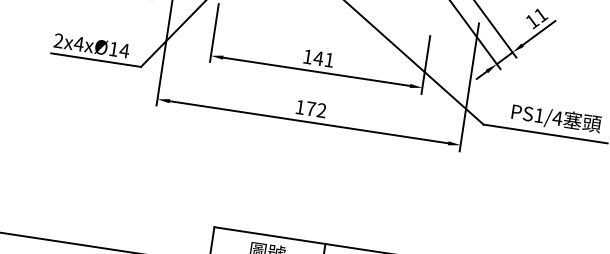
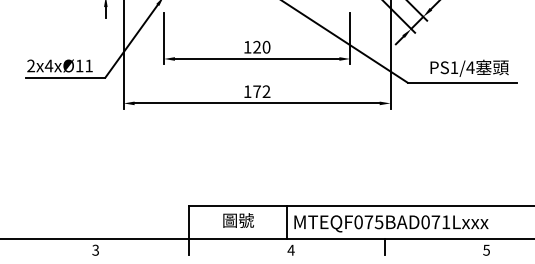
text: (123, 50) -> (88, 65), 2x4xØ14 -> 2x4xØ11
text: (323, 58) -> (261, 46), 141 -> 120

